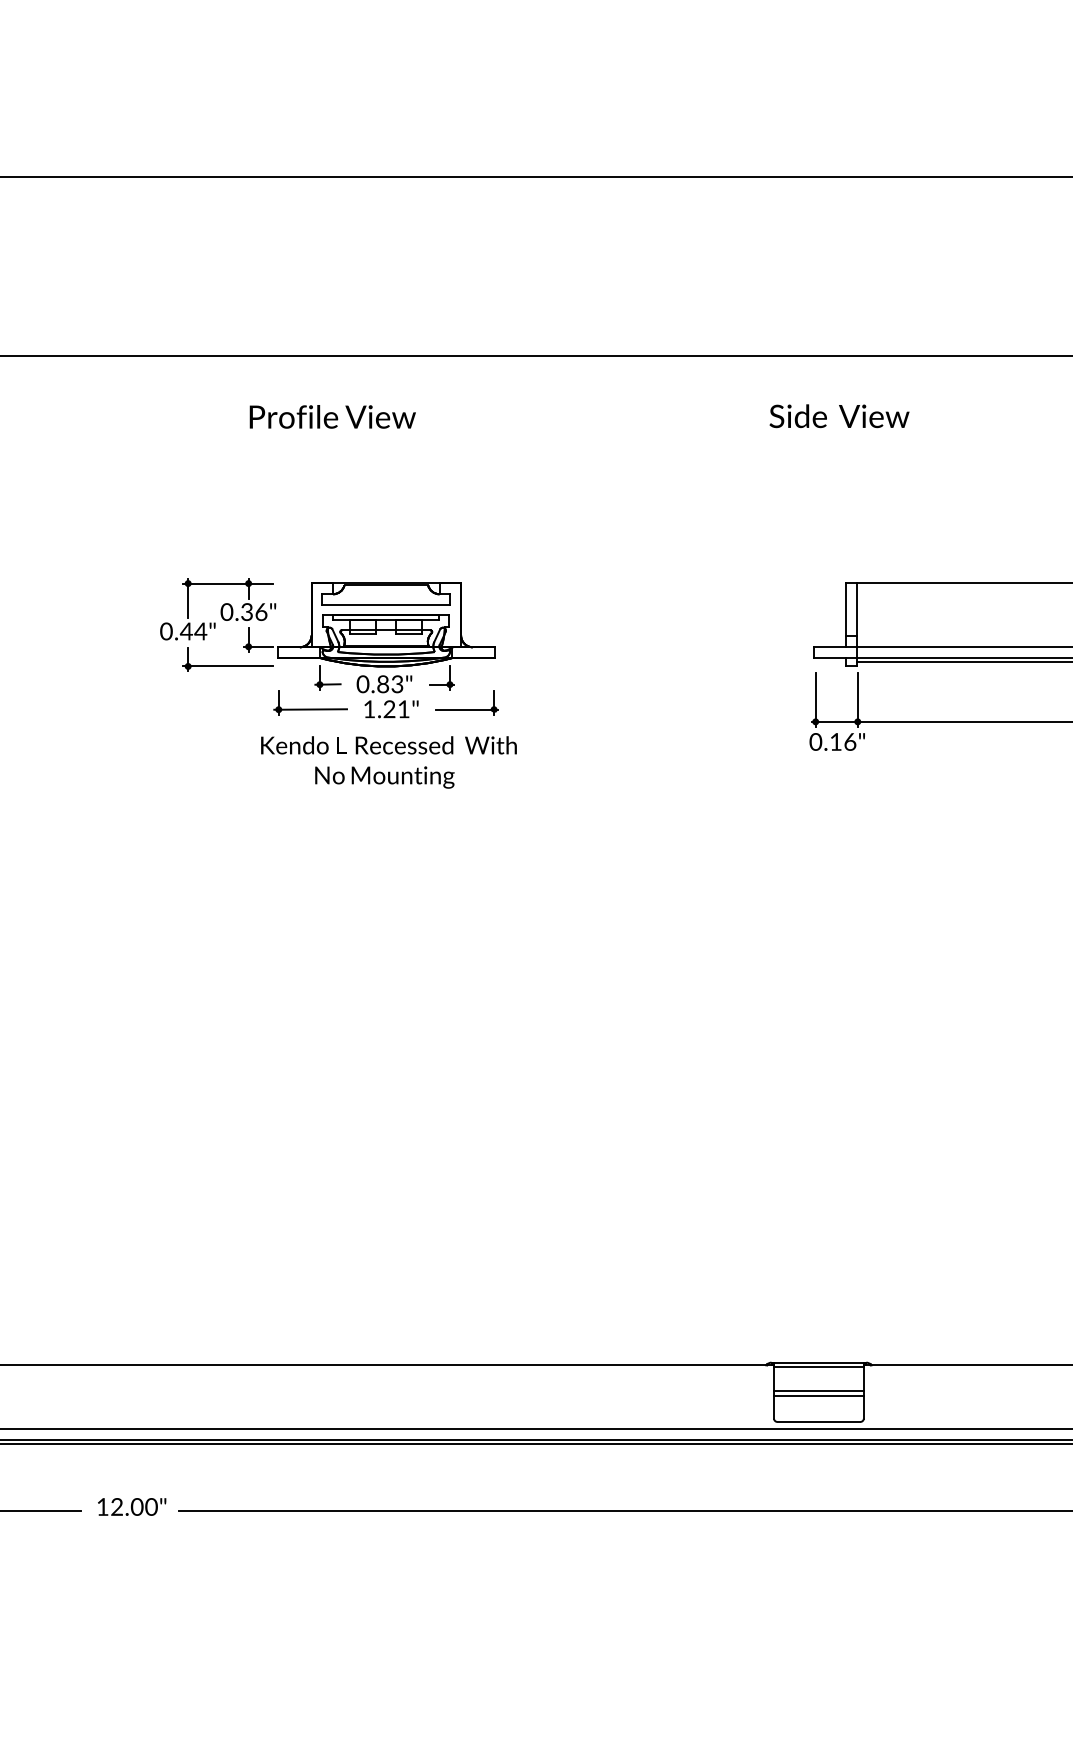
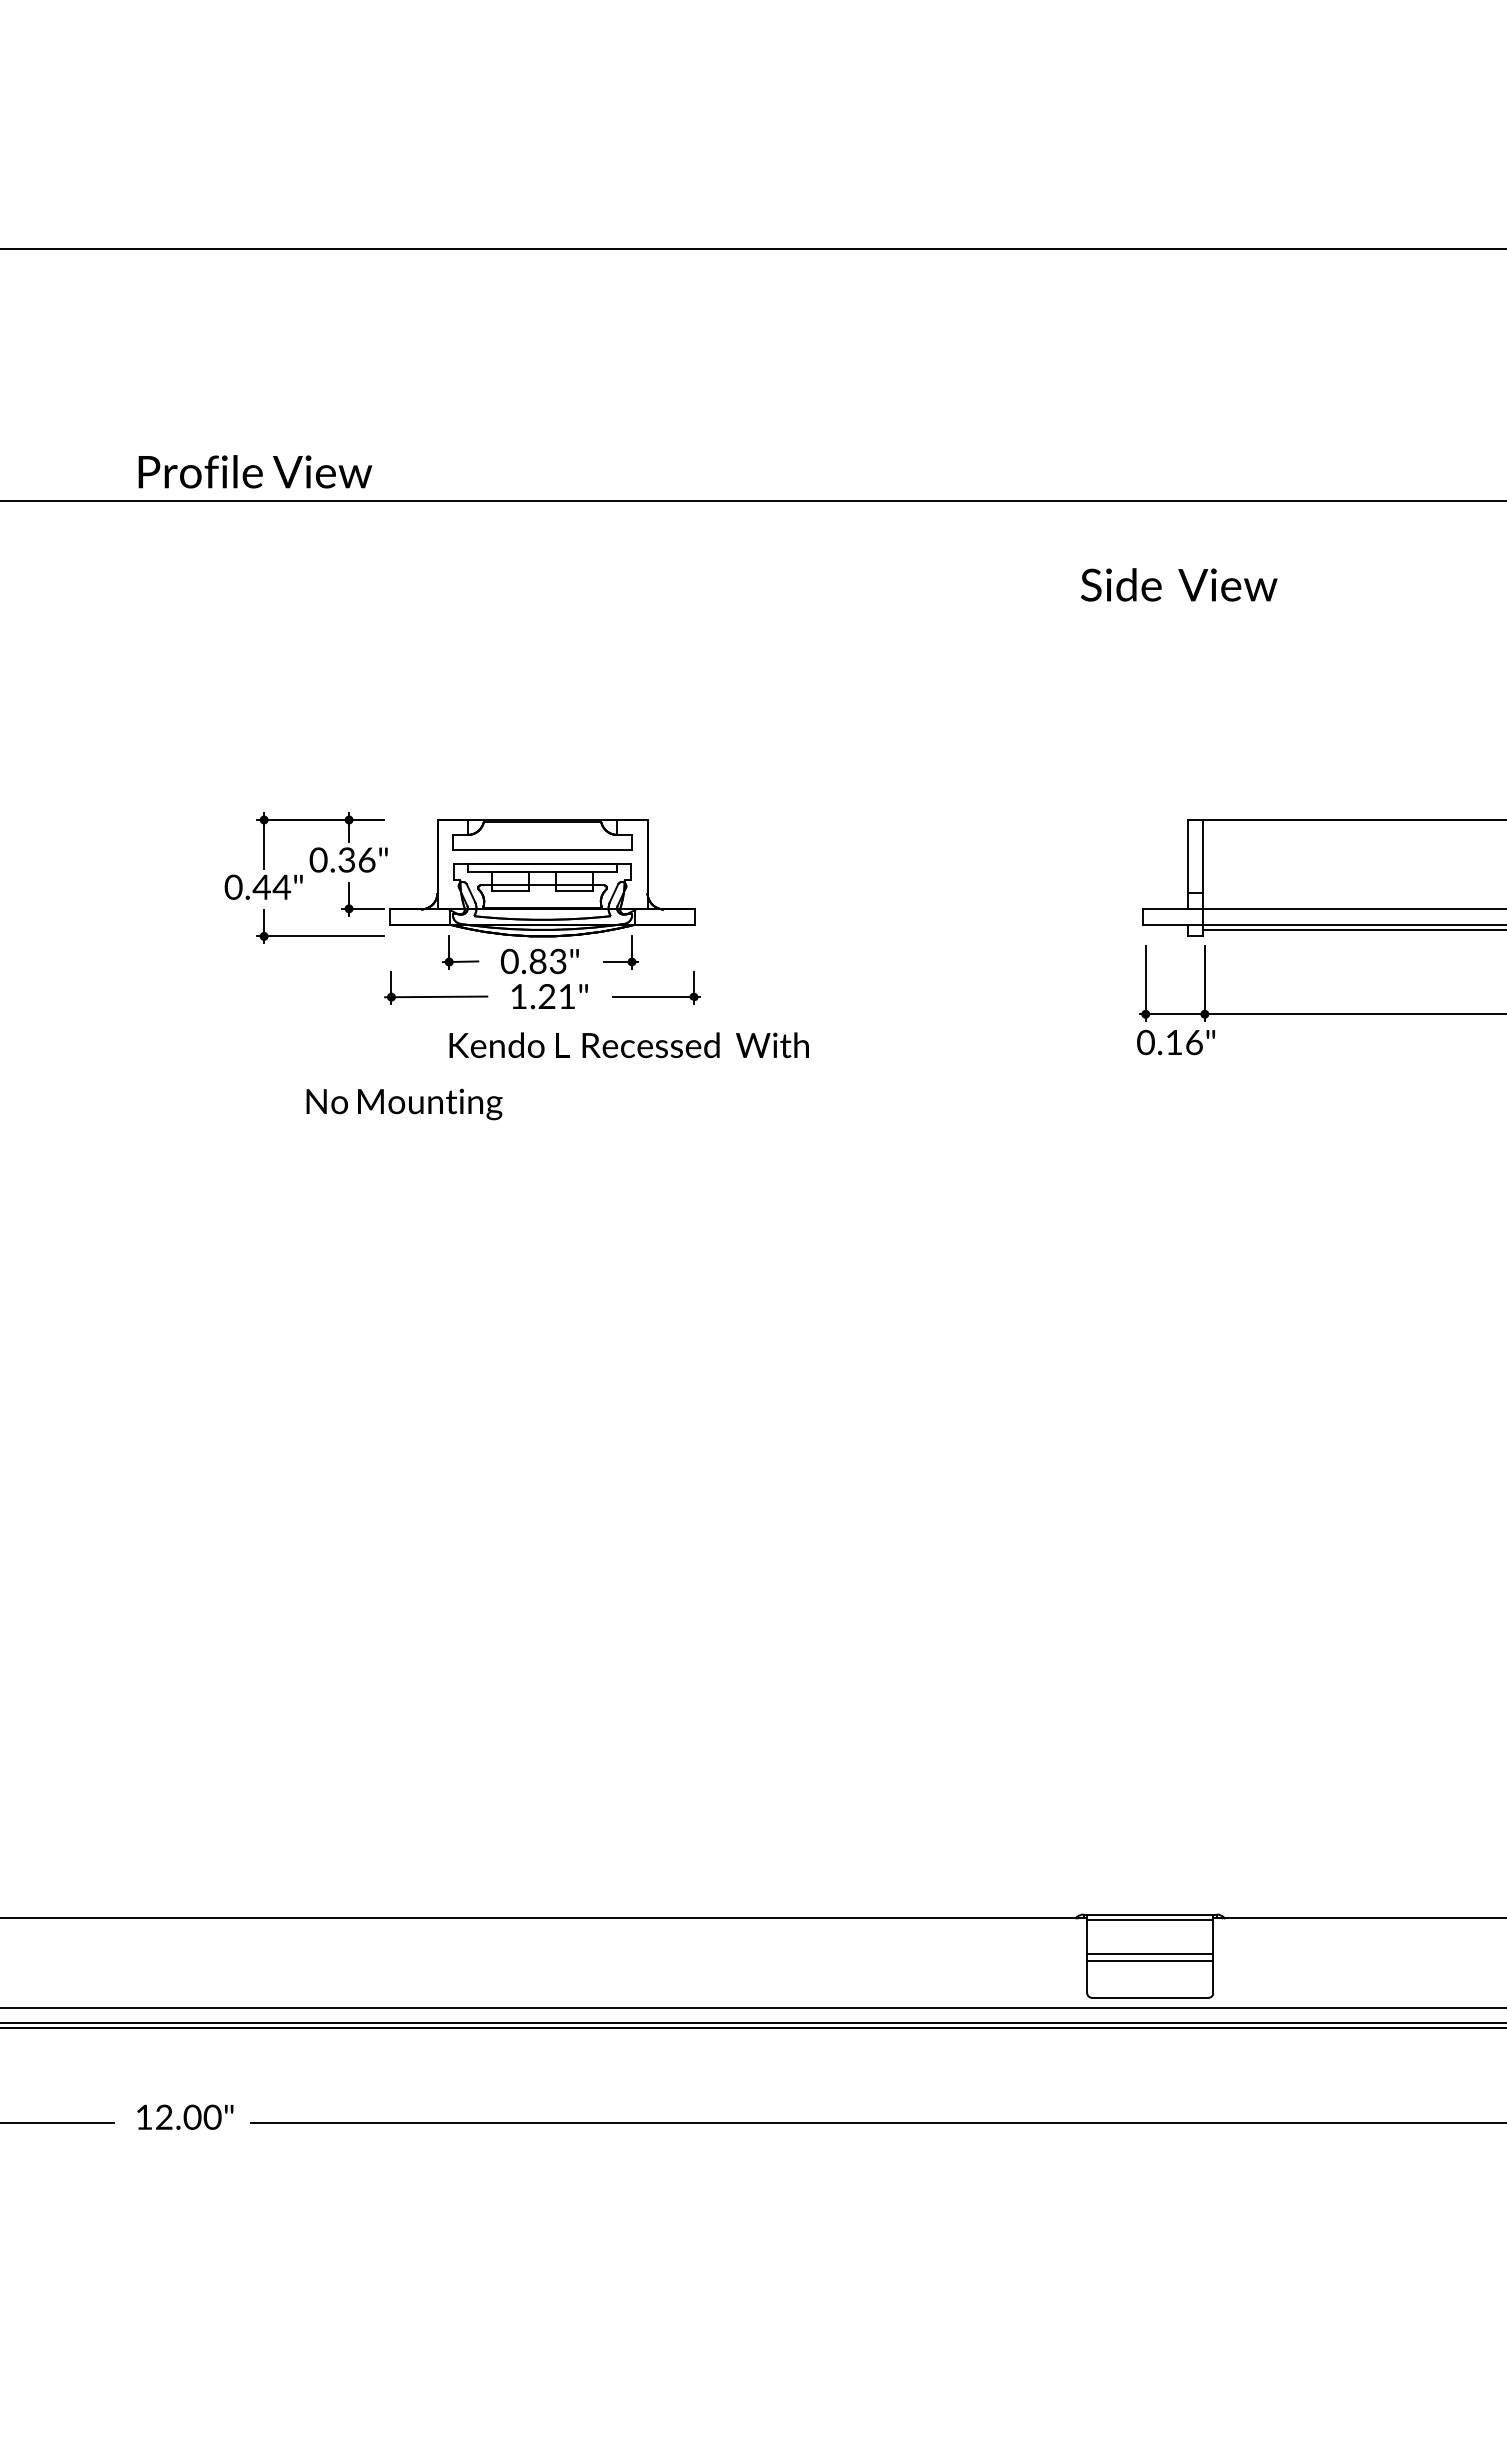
text: (332, 416) -> (255, 471), moved
text: (388, 745) -> (628, 1045), moved
text: (384, 777) -> (404, 1104), moved

